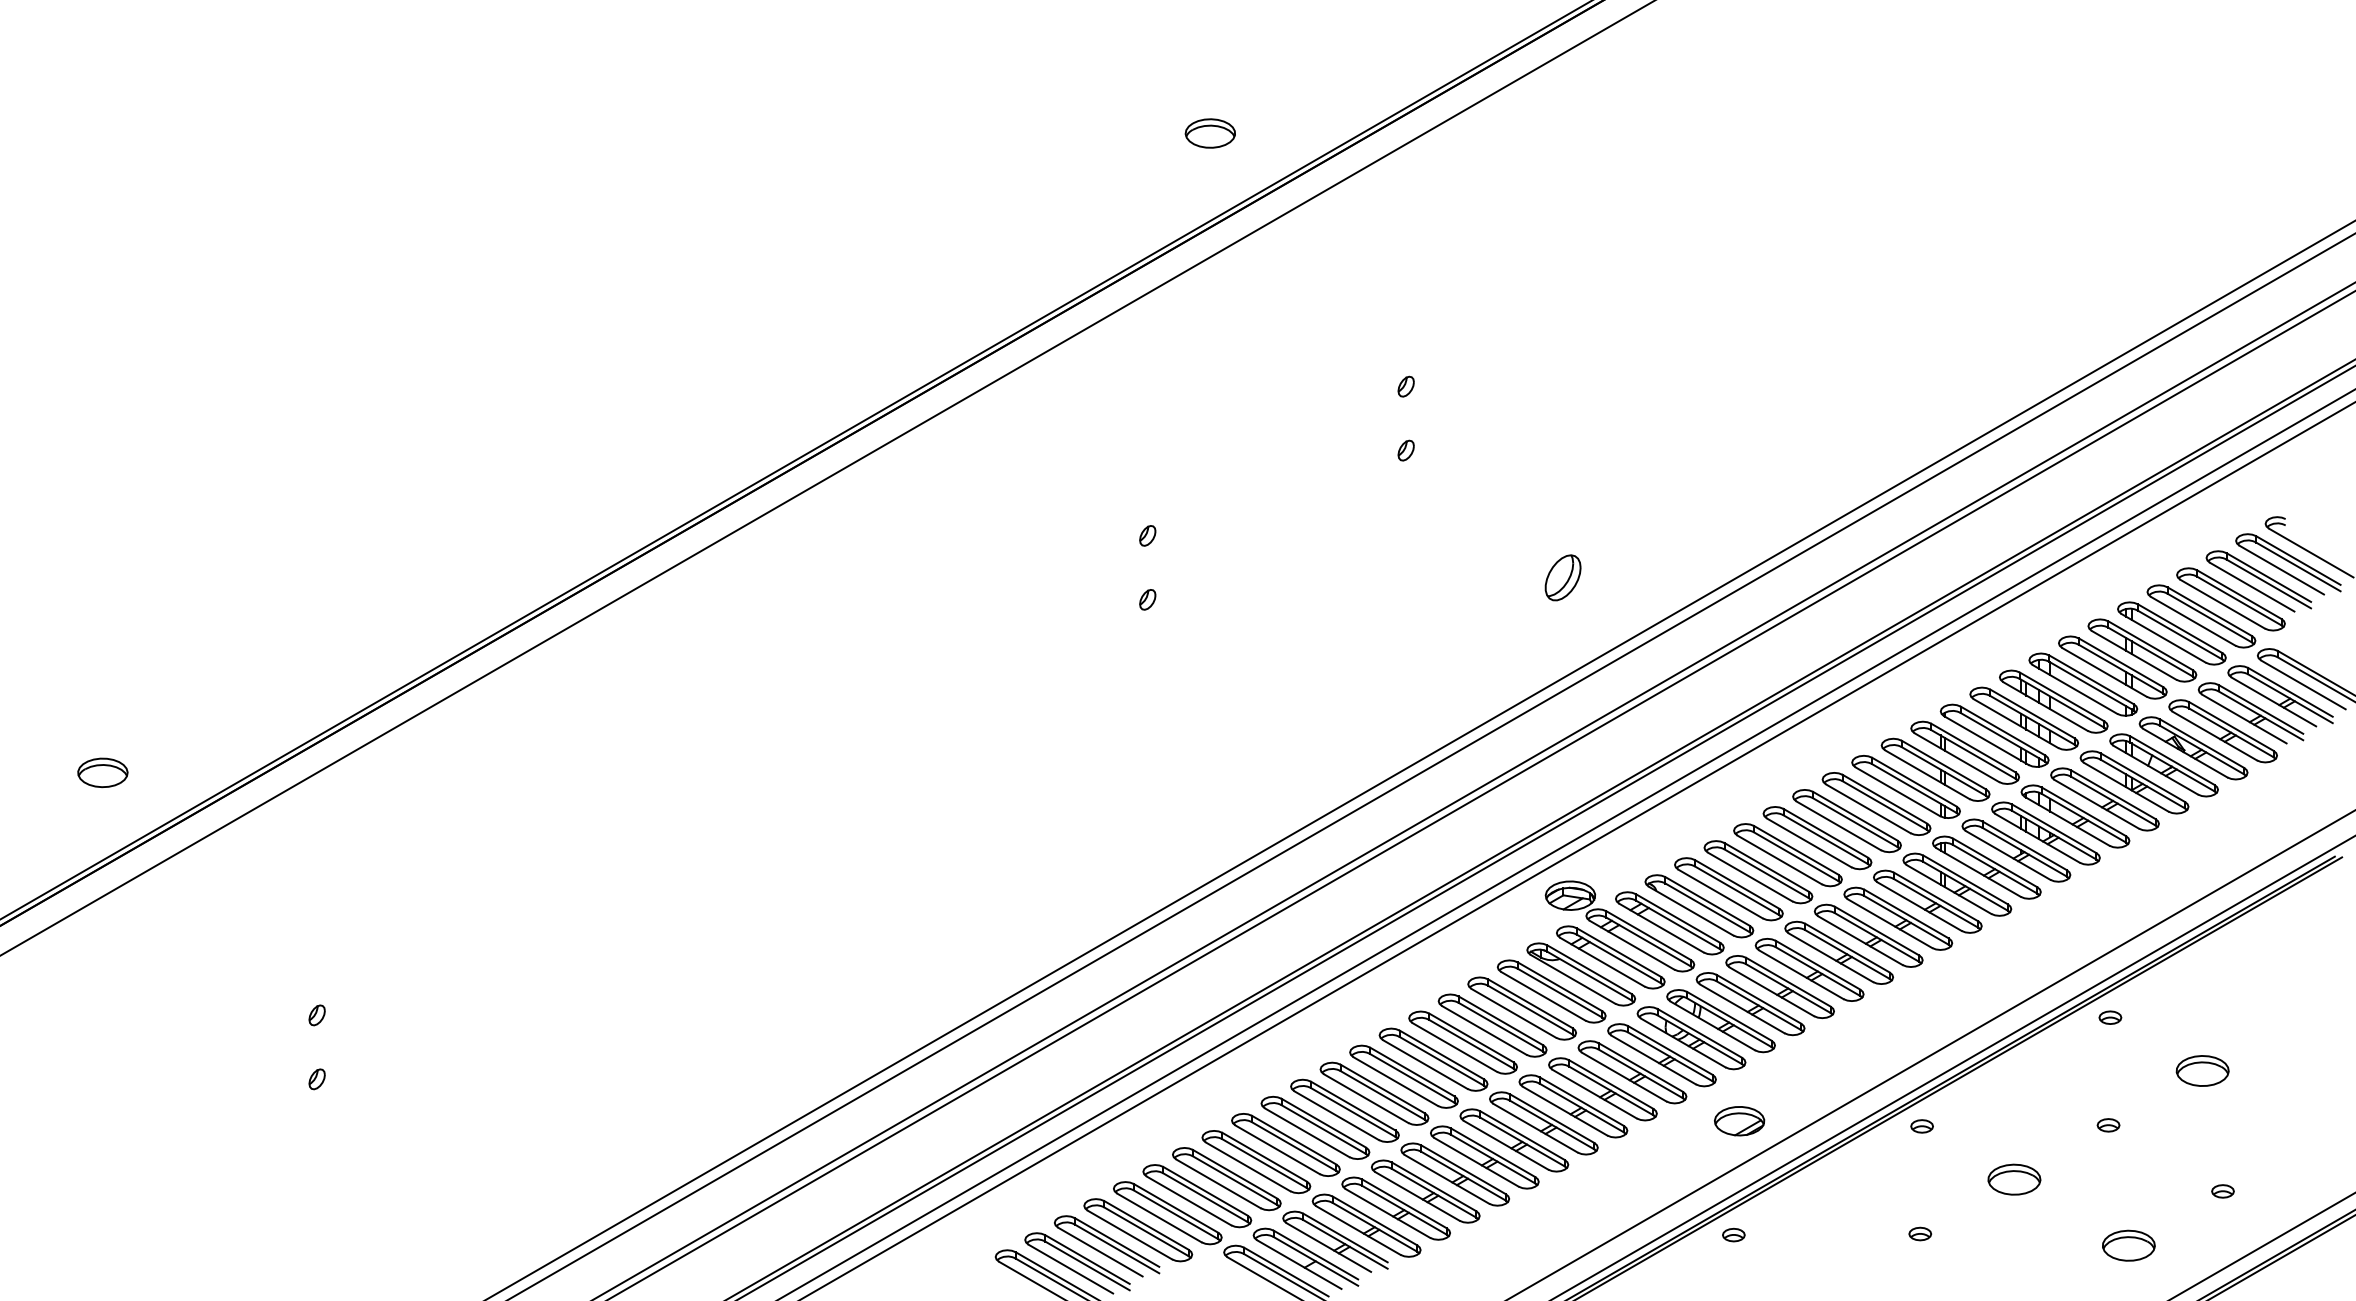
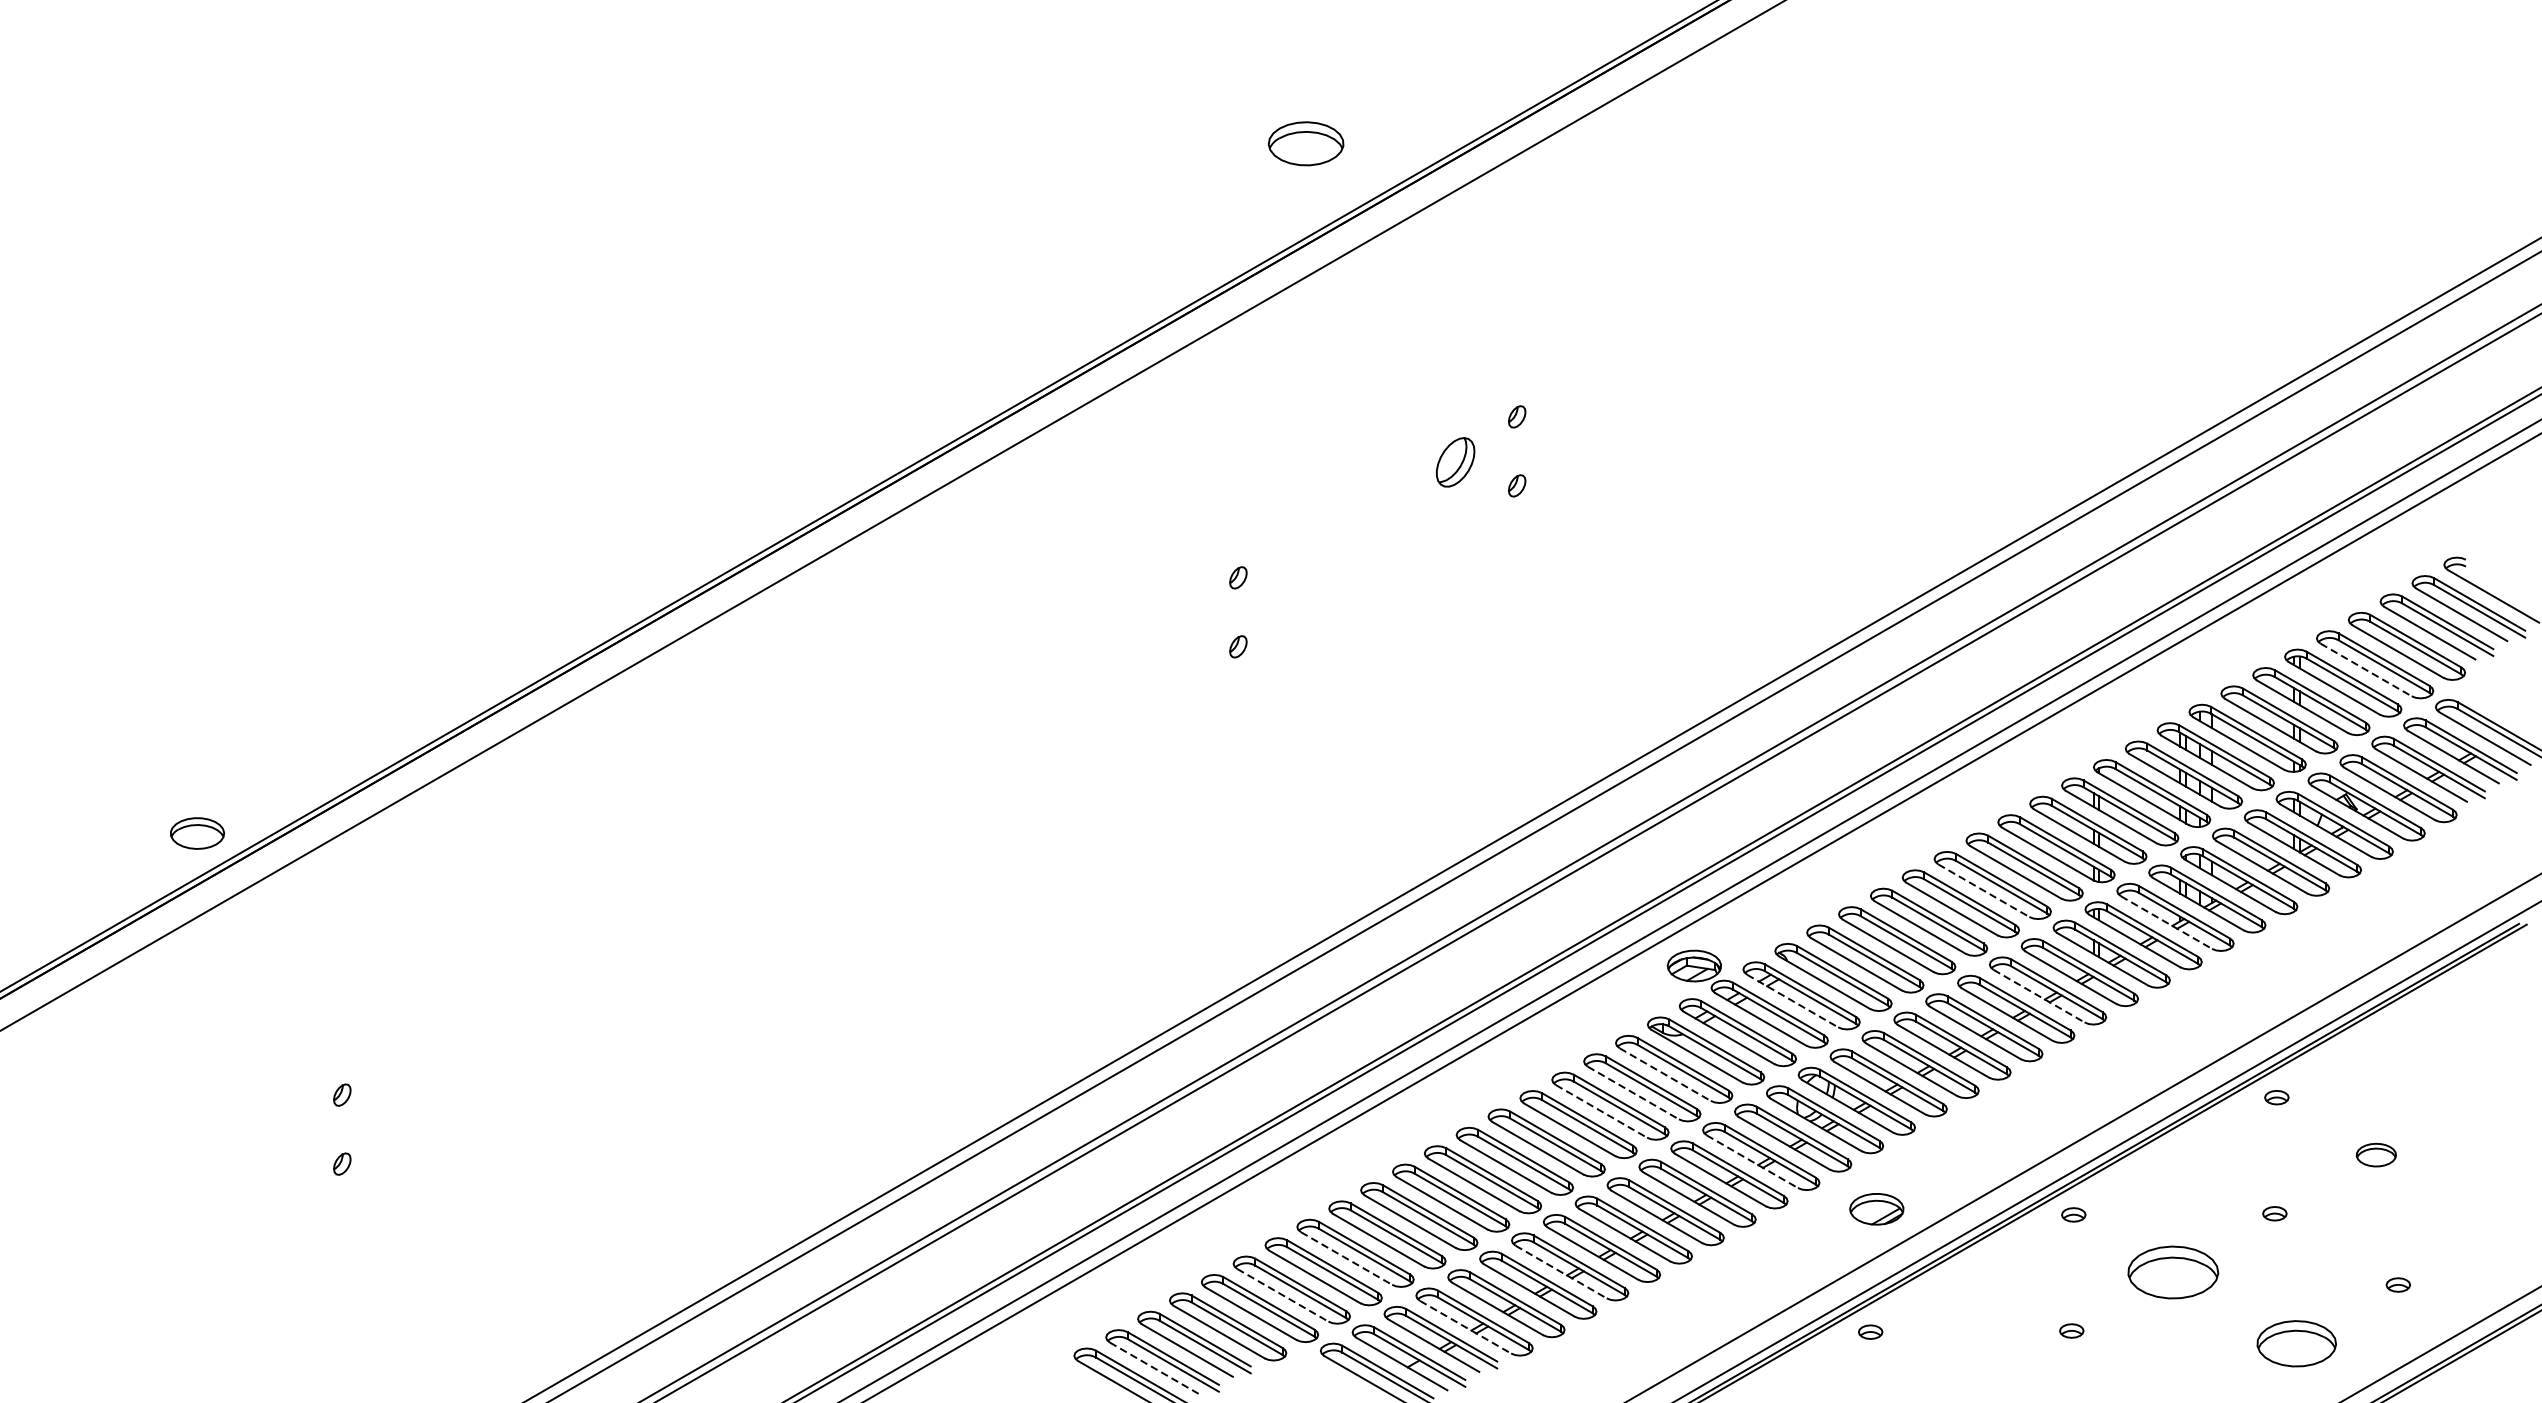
part: (1209, 133) -> (1304, 143), size x1.4
part: (1562, 577) -> (1454, 462), moved
line: (2193, 621) -> (2366, 670), solid -> dashed
part: (102, 772) -> (197, 833), moved
line: (1838, 825) -> (1983, 890), solid -> dashed
line: (2008, 855) -> (2166, 922), solid -> dashed
line: (1889, 923) -> (2038, 996), solid -> dashed
line: (1661, 928) -> (1792, 1001), solid -> dashed
line: (1543, 996) -> (1665, 1074), solid -> dashed
line: (1513, 1013) -> (1632, 1093), solid -> dashed
line: (1484, 1030) -> (1601, 1111), solid -> dashed
part: (2202, 1070) -> (2376, 1154), size x0.7
line: (1624, 1077) -> (1752, 1162), solid -> dashed
line: (1248, 1166) -> (1347, 1258), solid -> dashed
line: (1446, 1179) -> (1560, 1272), solid -> dashed
part: (2014, 1179) -> (2173, 1272), size x1.6
line: (1189, 1200) -> (1283, 1294), solid -> dashed
line: (1358, 1230) -> (1465, 1327), solid -> dashed
part: (2128, 1245) -> (2296, 1343), size x1.4
line: (1070, 1269) -> (1155, 1369), solid -> dashed

